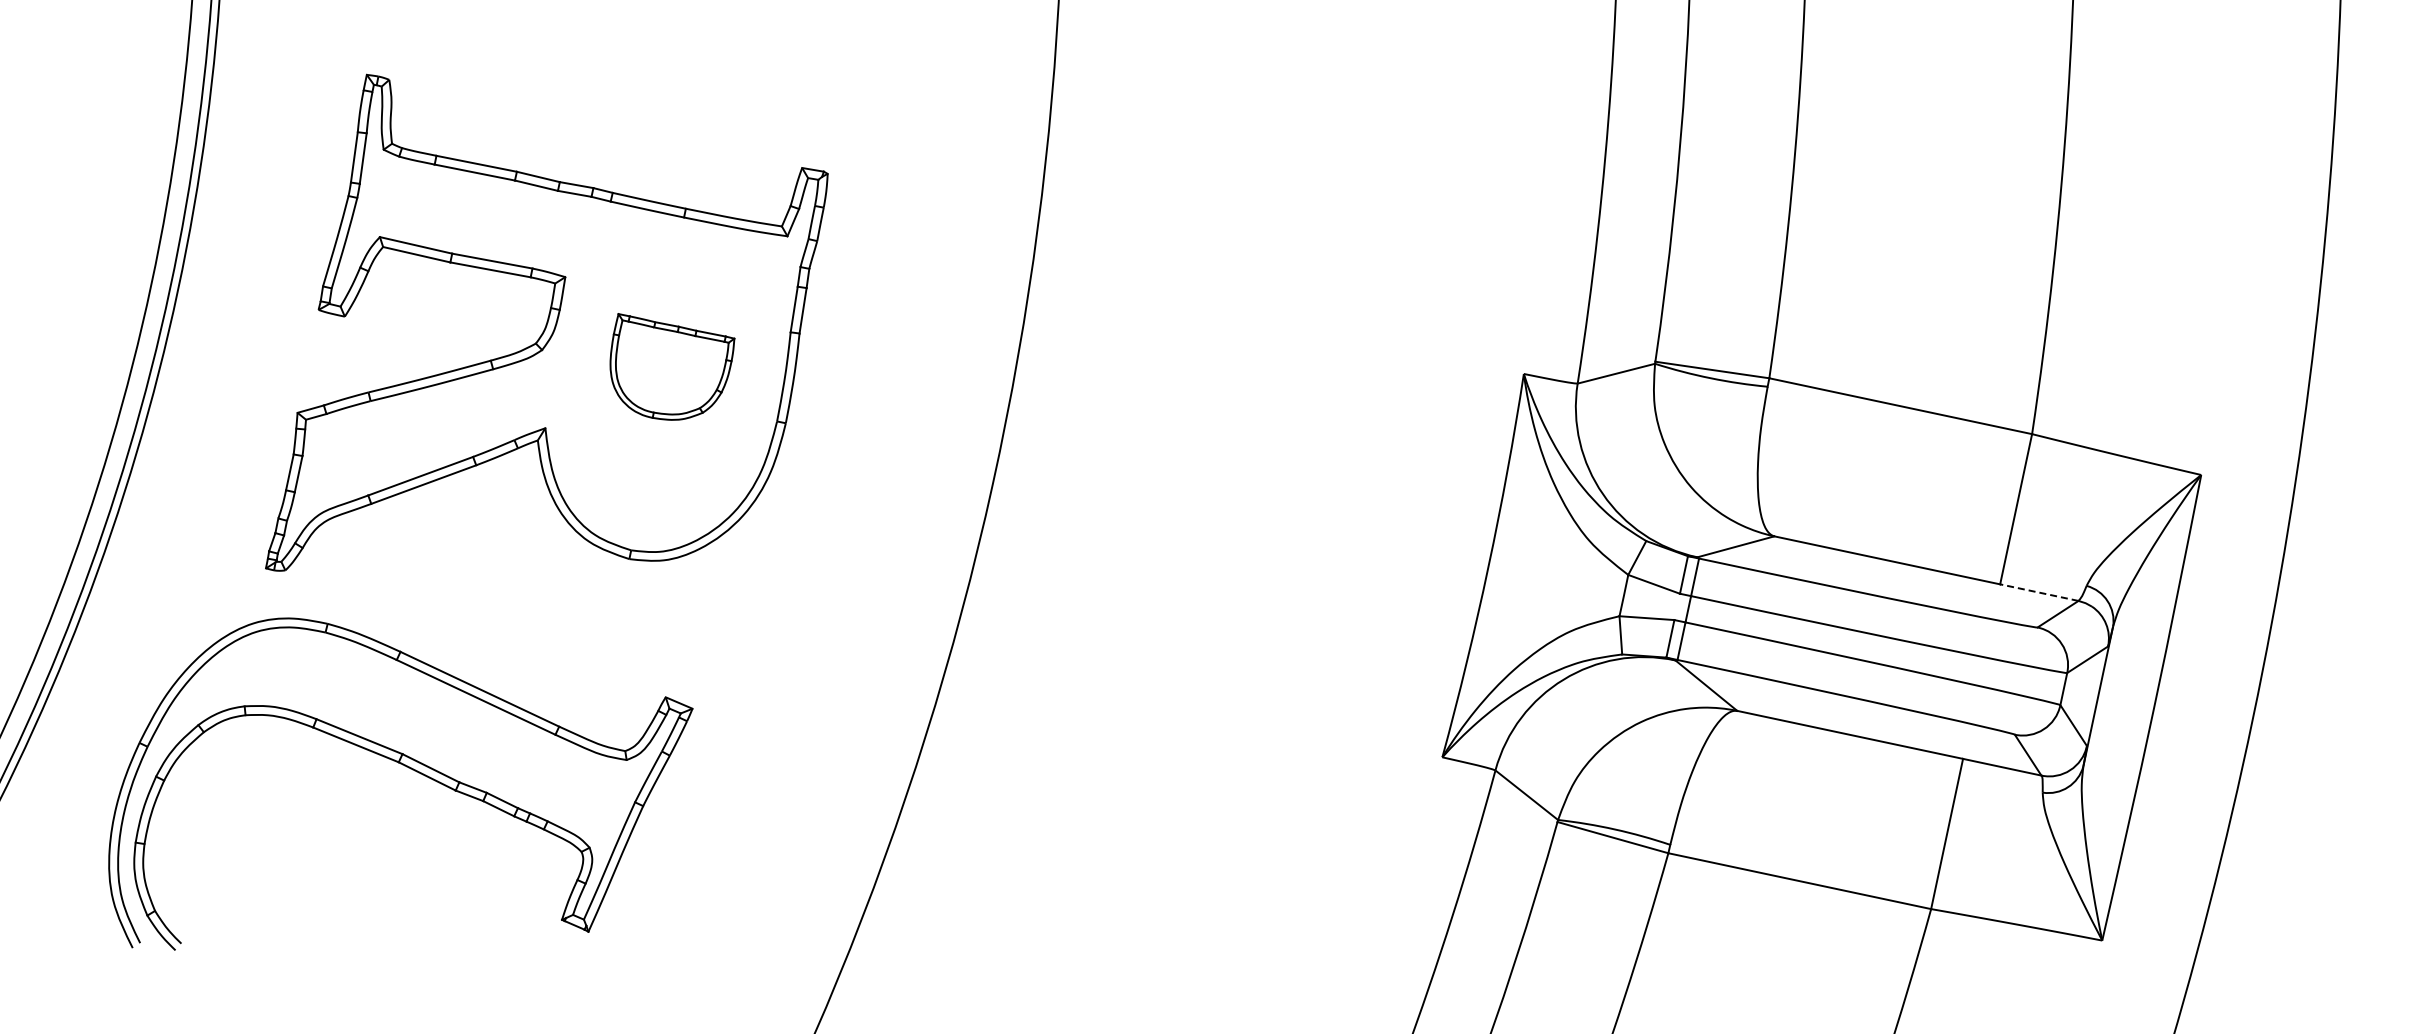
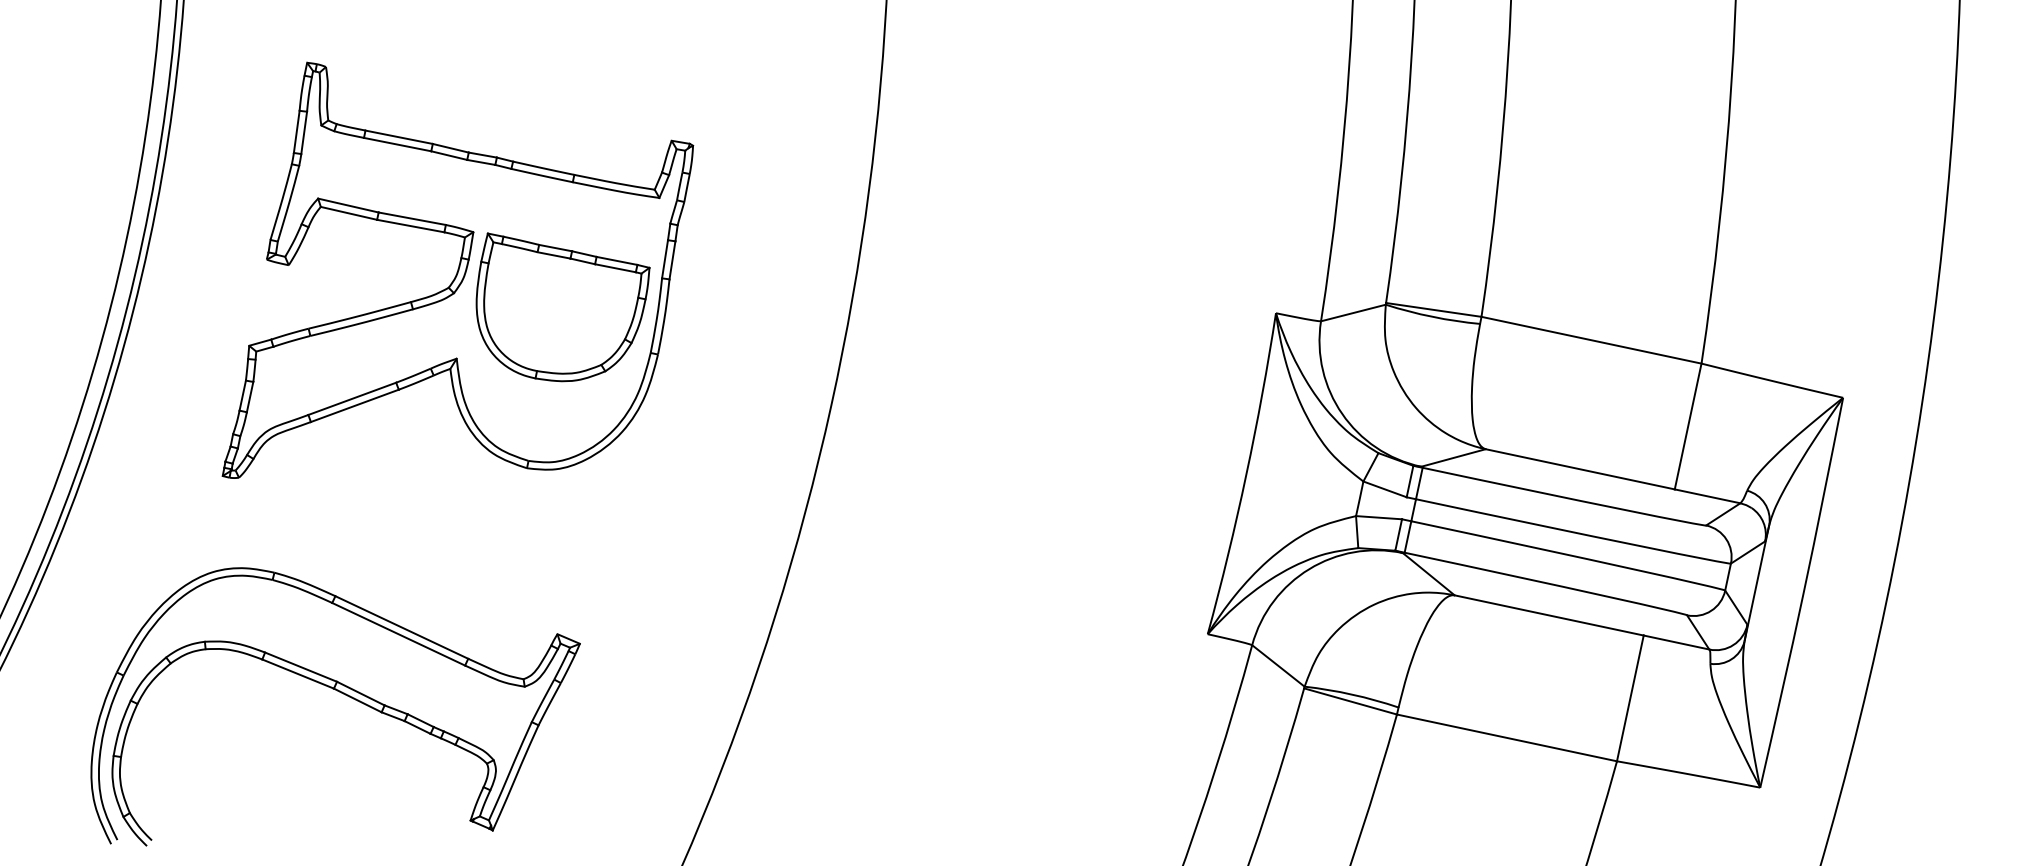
part: (672, 366) -> (563, 306), size x1.67
line: (2038, 592) -> (1706, 496), dashed -> solid
part: (408, 768) -> (342, 693), moved

